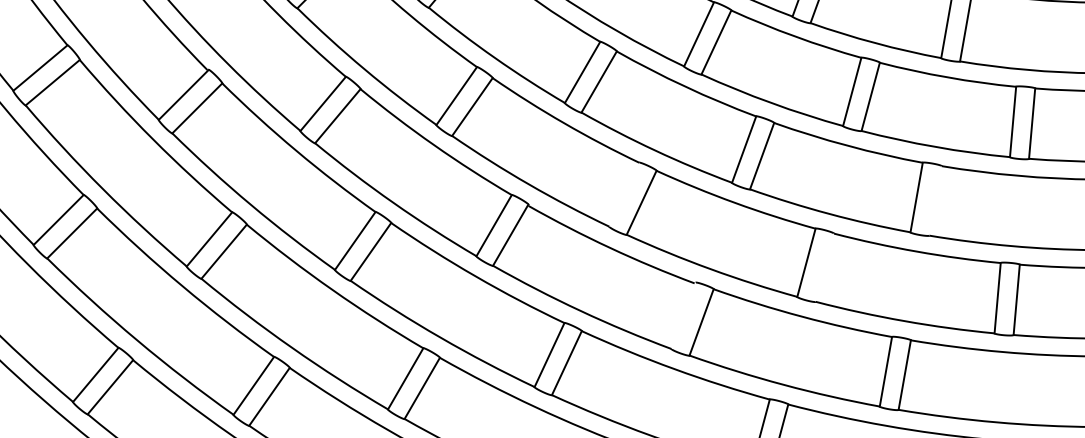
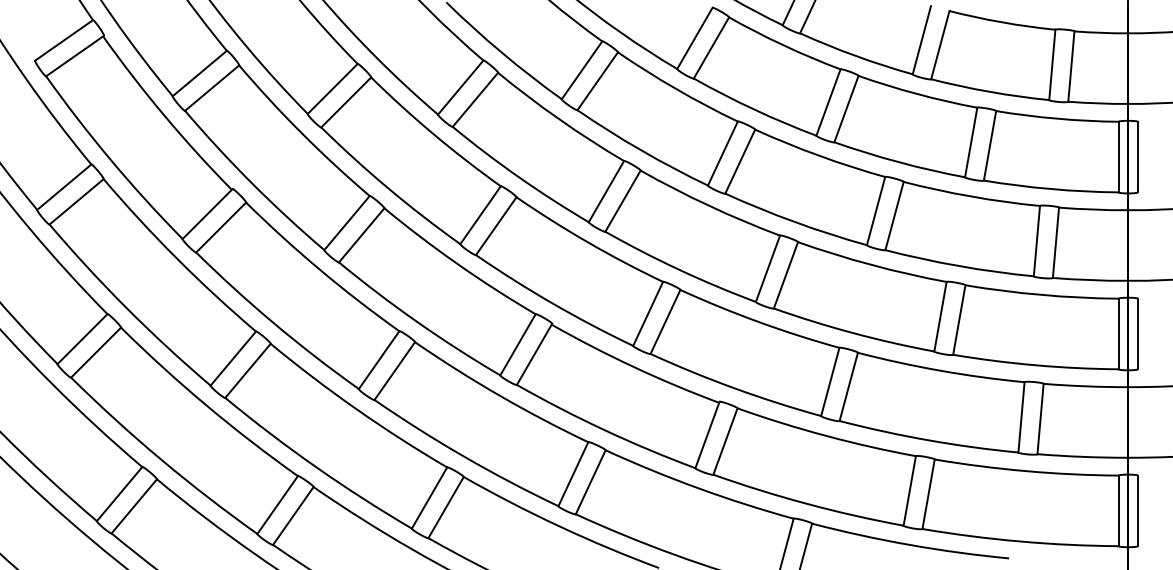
line: (624, 194) -> (648, 313), added
line: (935, 200) -> (959, 319), added
line: (824, 267) -> (848, 386), added
line: (683, 315) -> (707, 434), added

